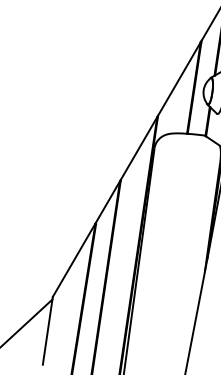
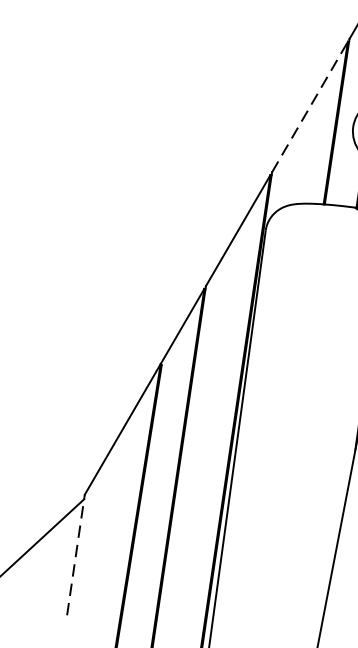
line: (179, 78) -> (310, 106), solid -> dashed
line: (47, 330) -> (75, 554), solid -> dashed

